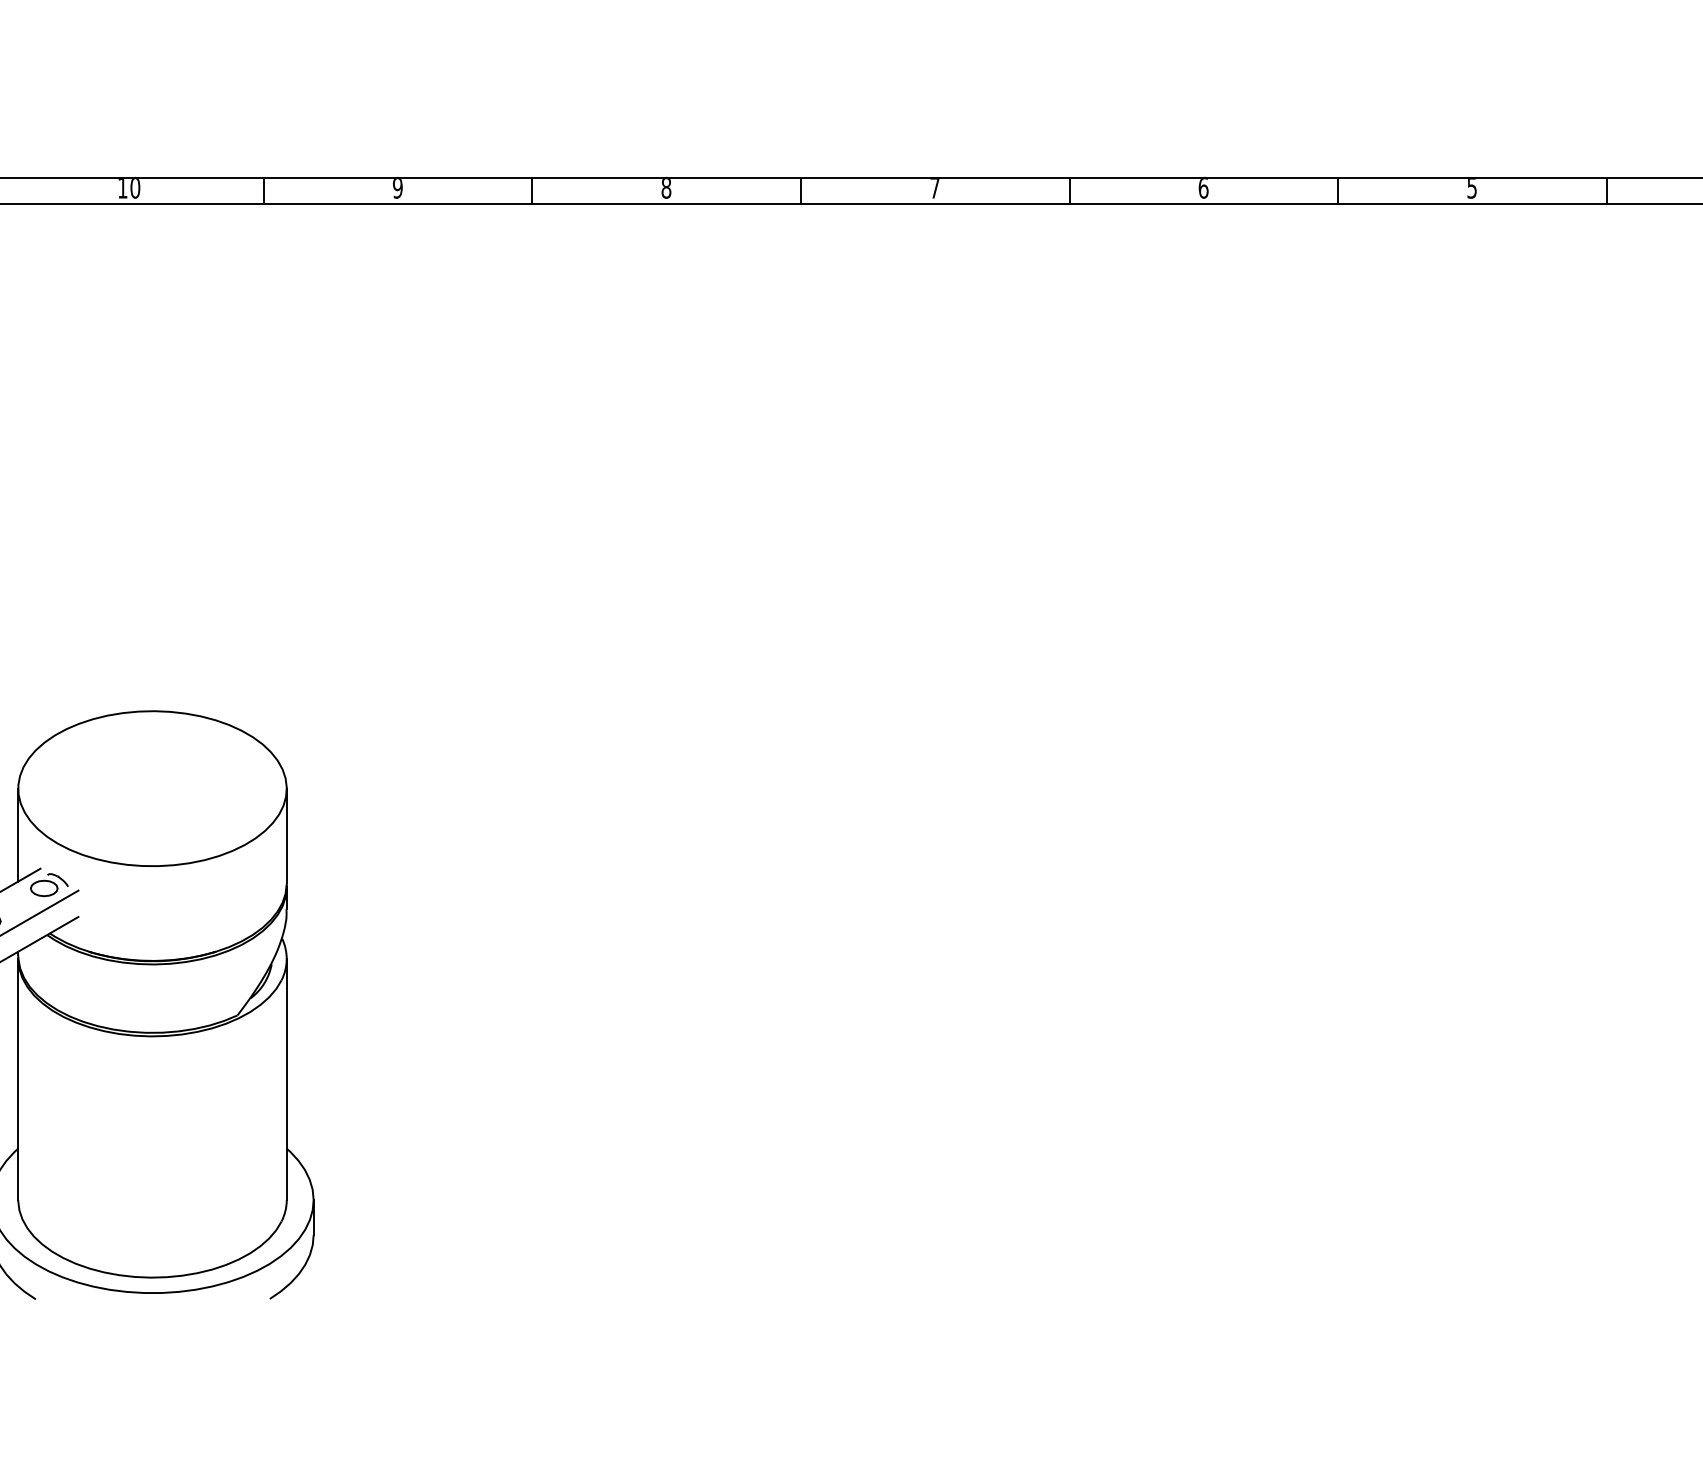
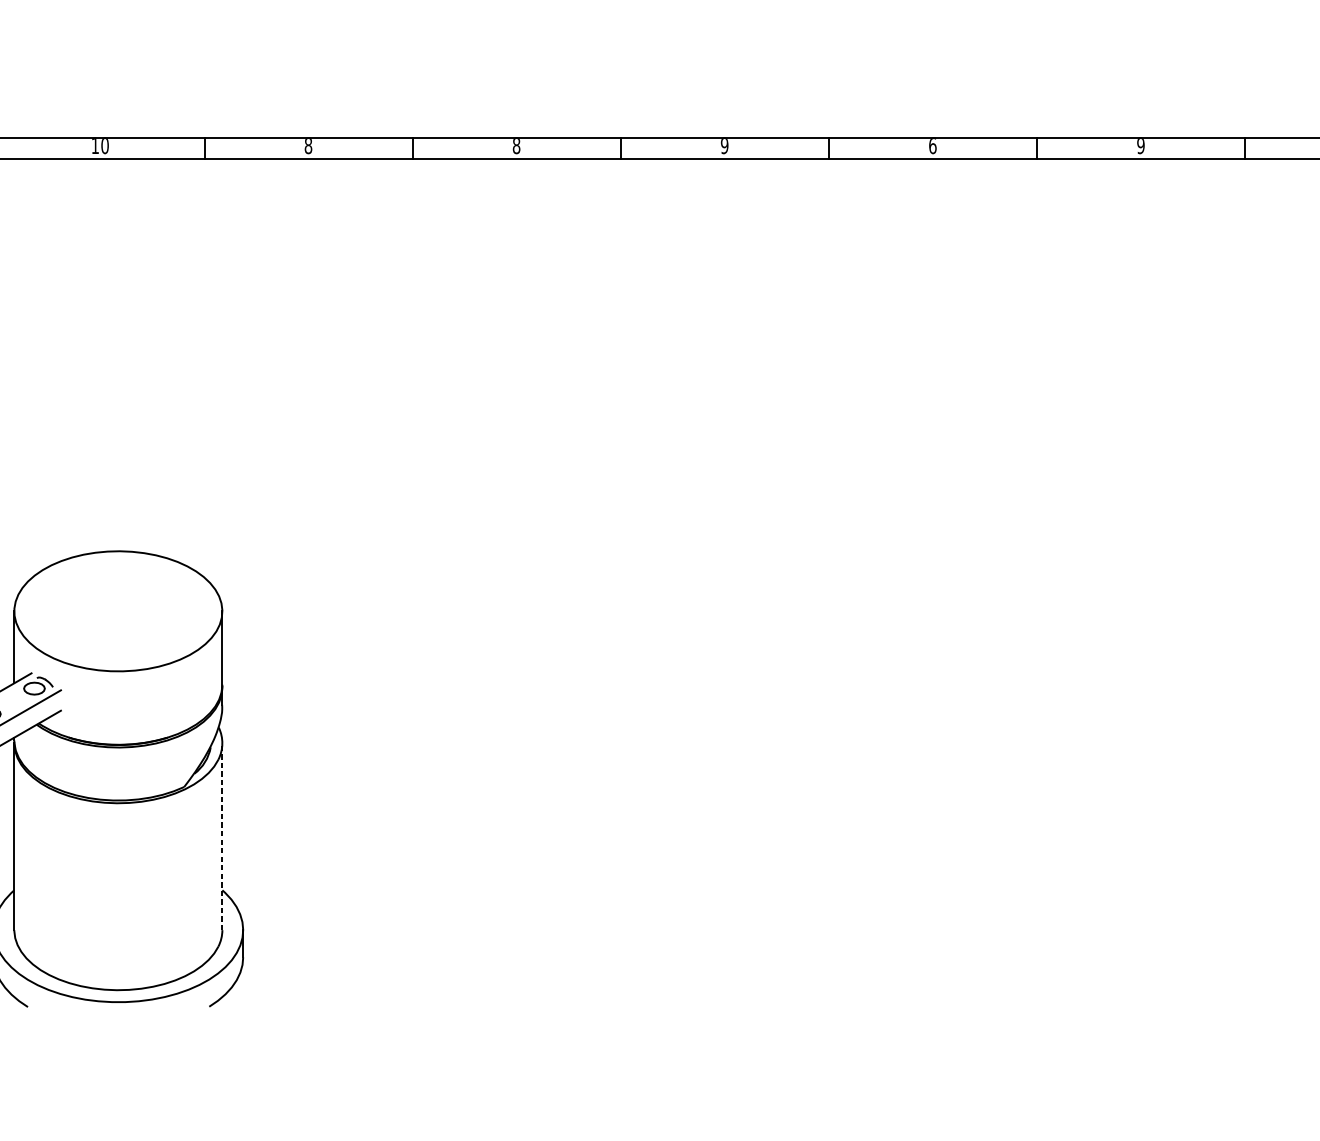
text: (934, 187) -> (724, 145), 7 -> 9
text: (1472, 187) -> (1141, 145), 5 -> 9
text: (397, 188) -> (308, 146), 9 -> 8
line: (286, 1079) -> (222, 836), solid -> dashed

